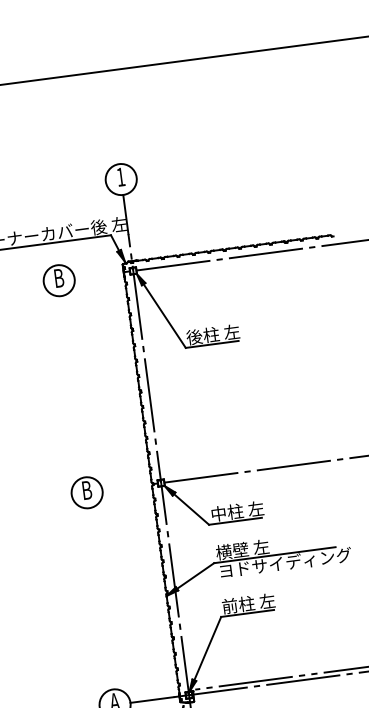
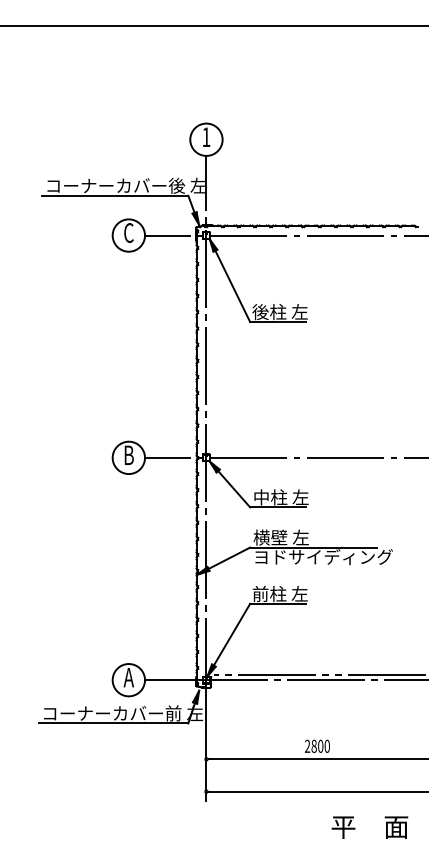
line: (96, 275) -> (167, 235), added
text: (58, 277) -> (128, 232), B -> C
line: (123, 487) -> (167, 457), added

